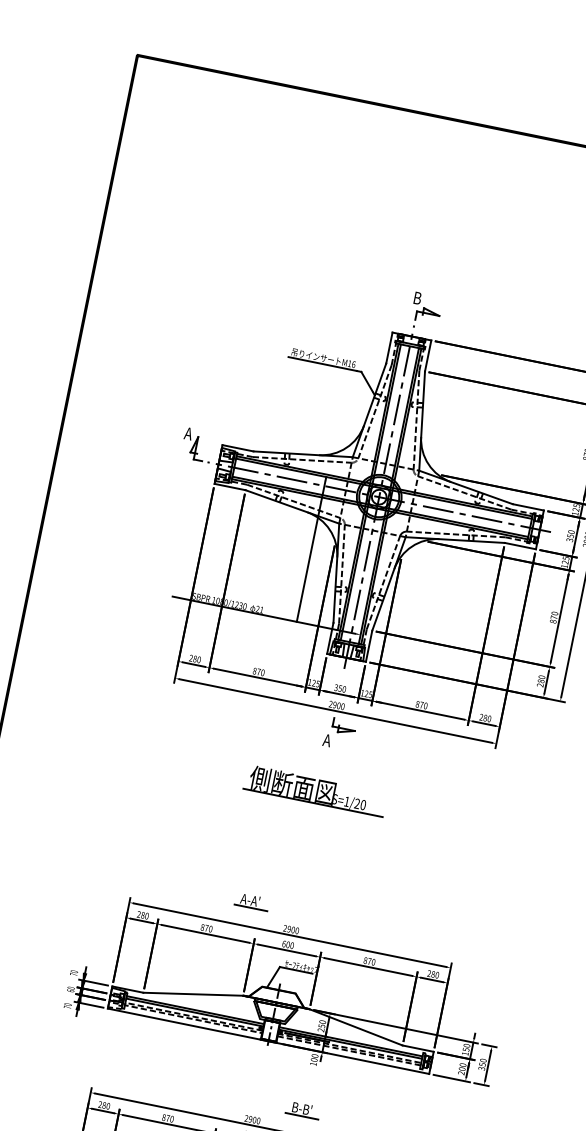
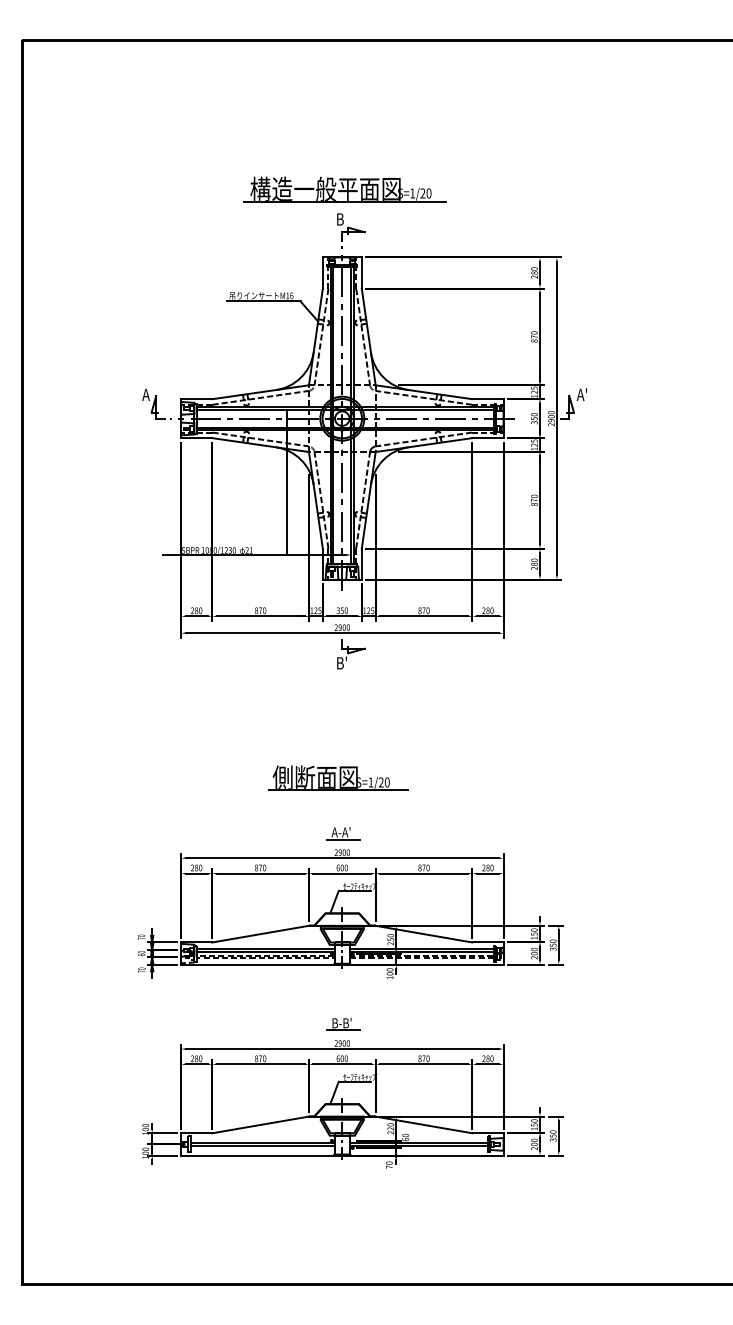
part: (427, 269) -> (344, 189), added
text: (328, 739) -> (341, 662), A -> B'
part: (315, 790) -> (338, 777), moved
part: (252, 901) -> (343, 833), moved
part: (303, 1109) -> (343, 1023), moved

